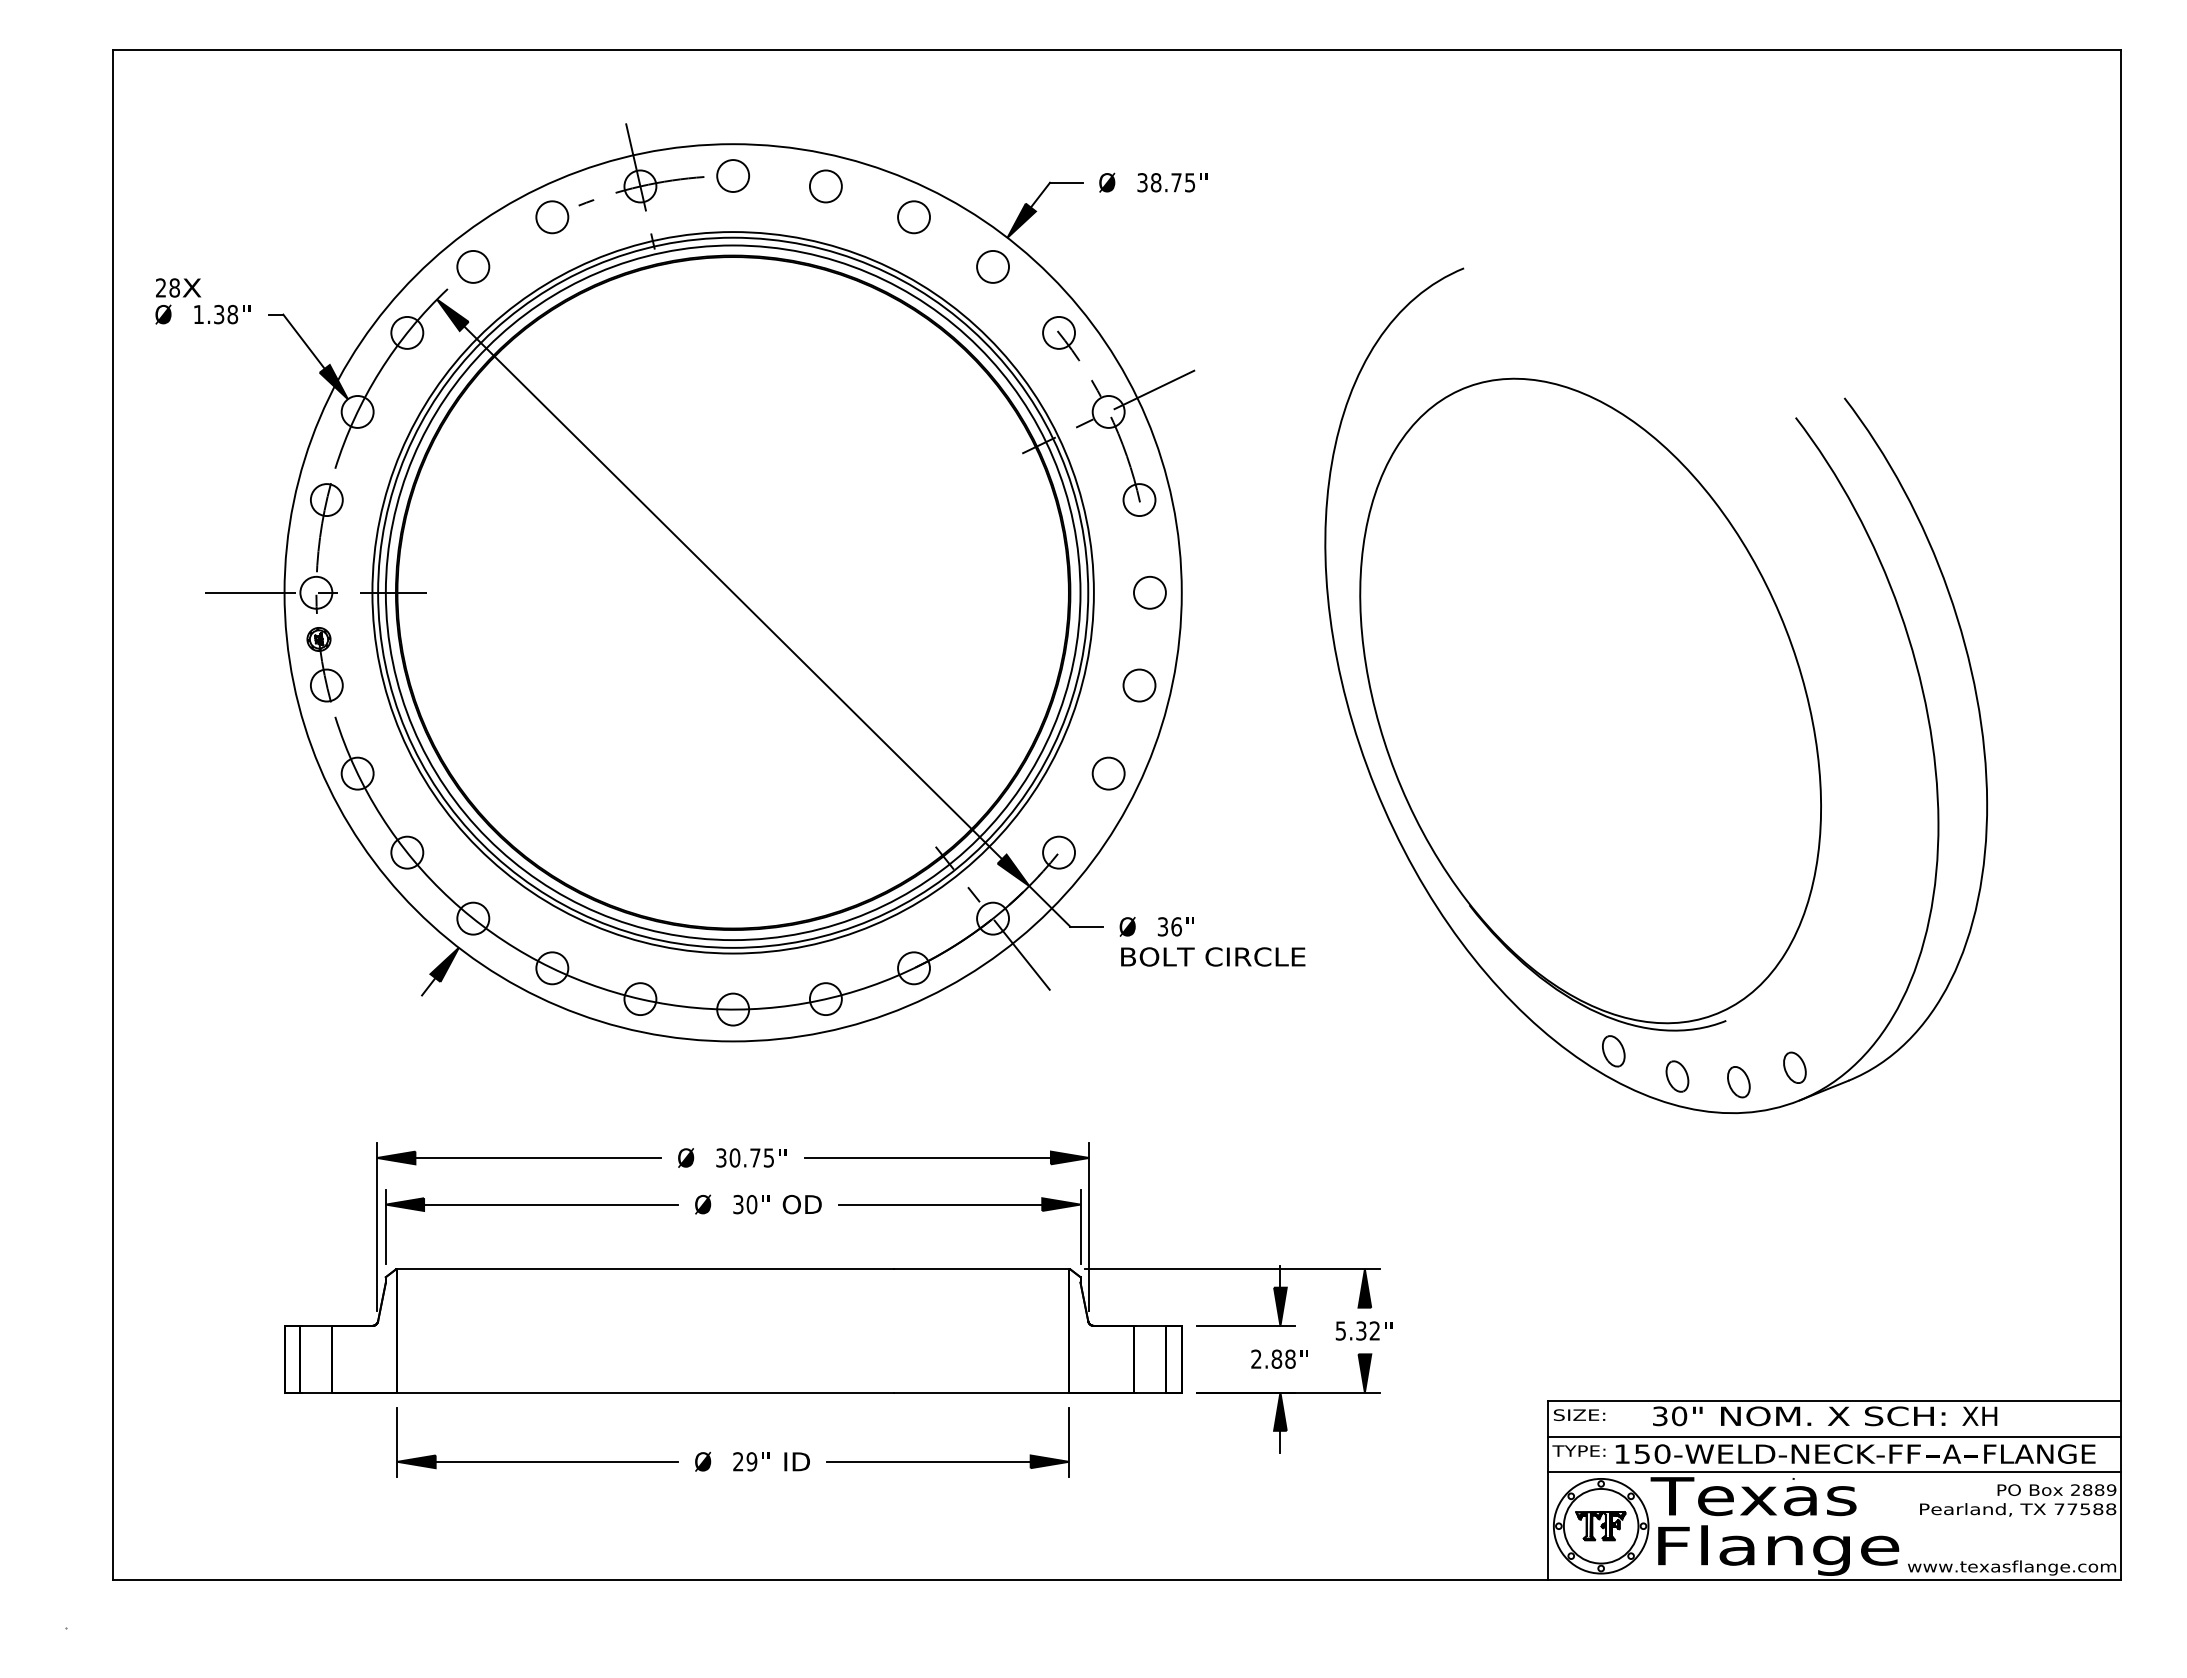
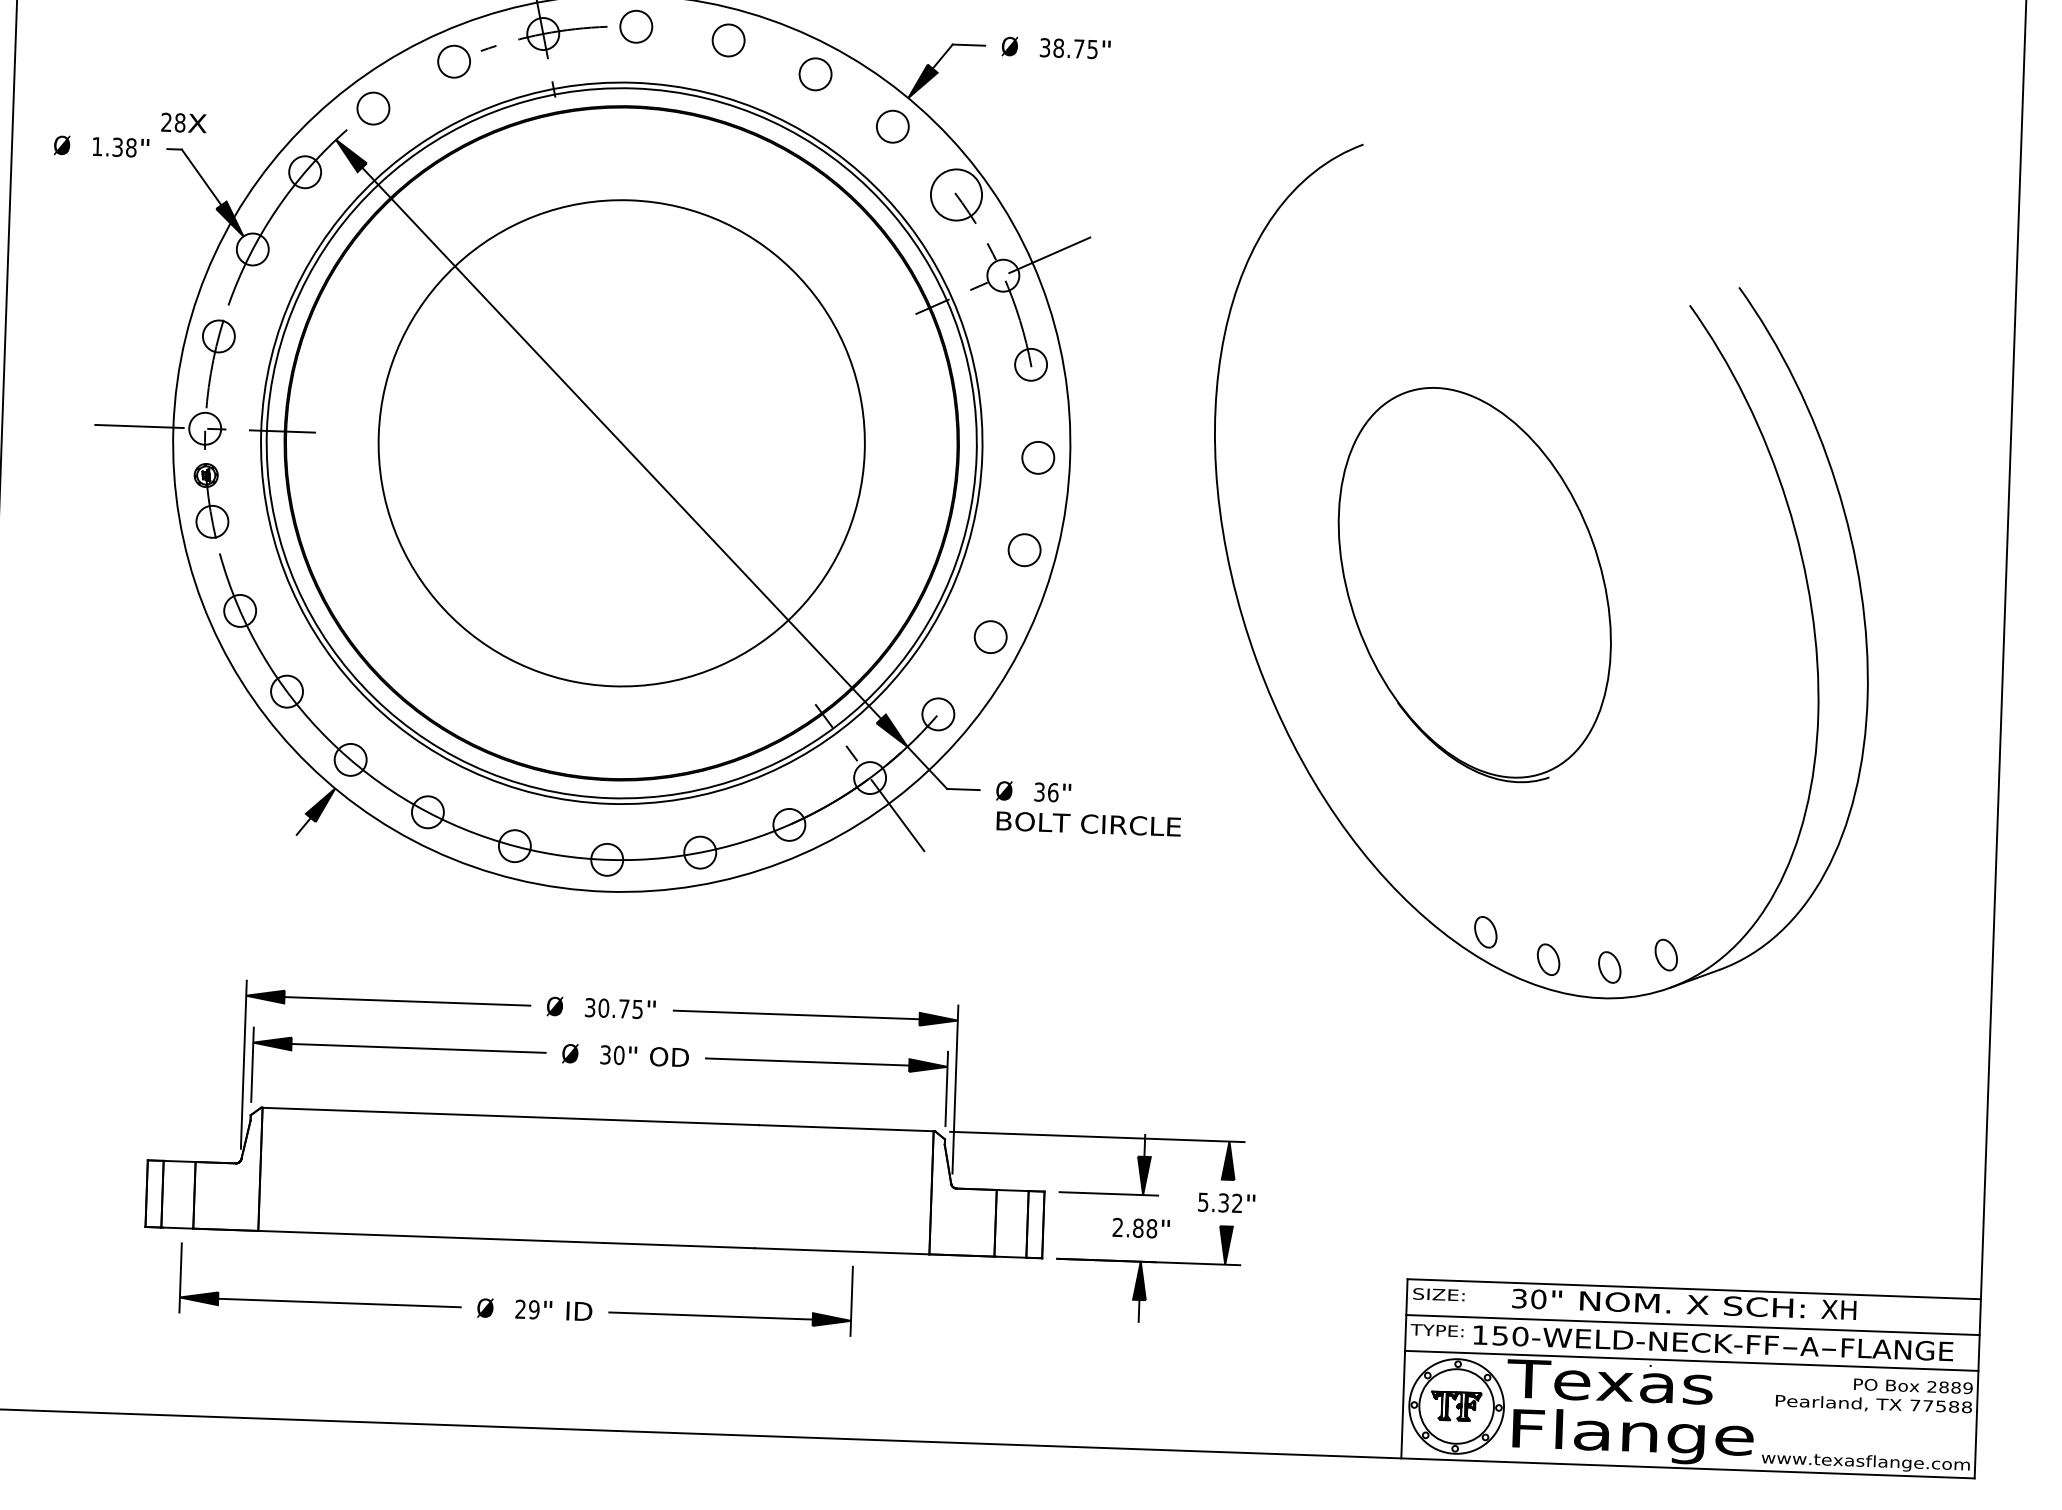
text: (178, 287) -> (184, 122), moved
circle: (1059, 332) -> (956, 194), size x1.6
circle: (732, 592) -> (621, 443), size x0.7
part: (1590, 704) -> (1474, 584), size x0.6
part: (734, 1452) -> (517, 1299), moved

